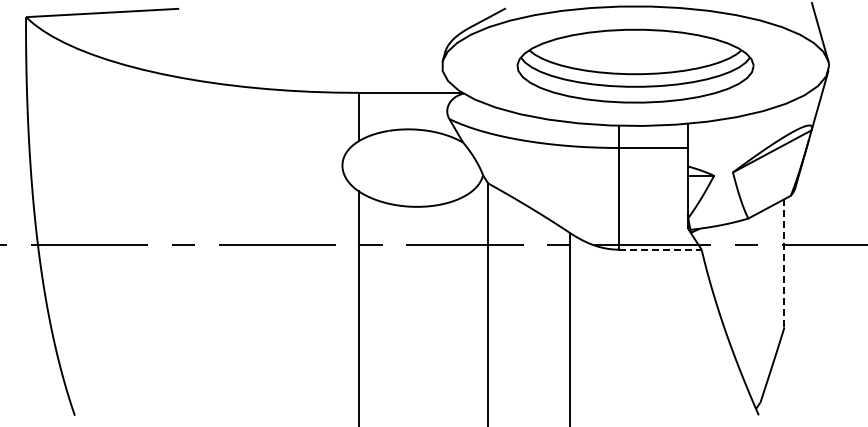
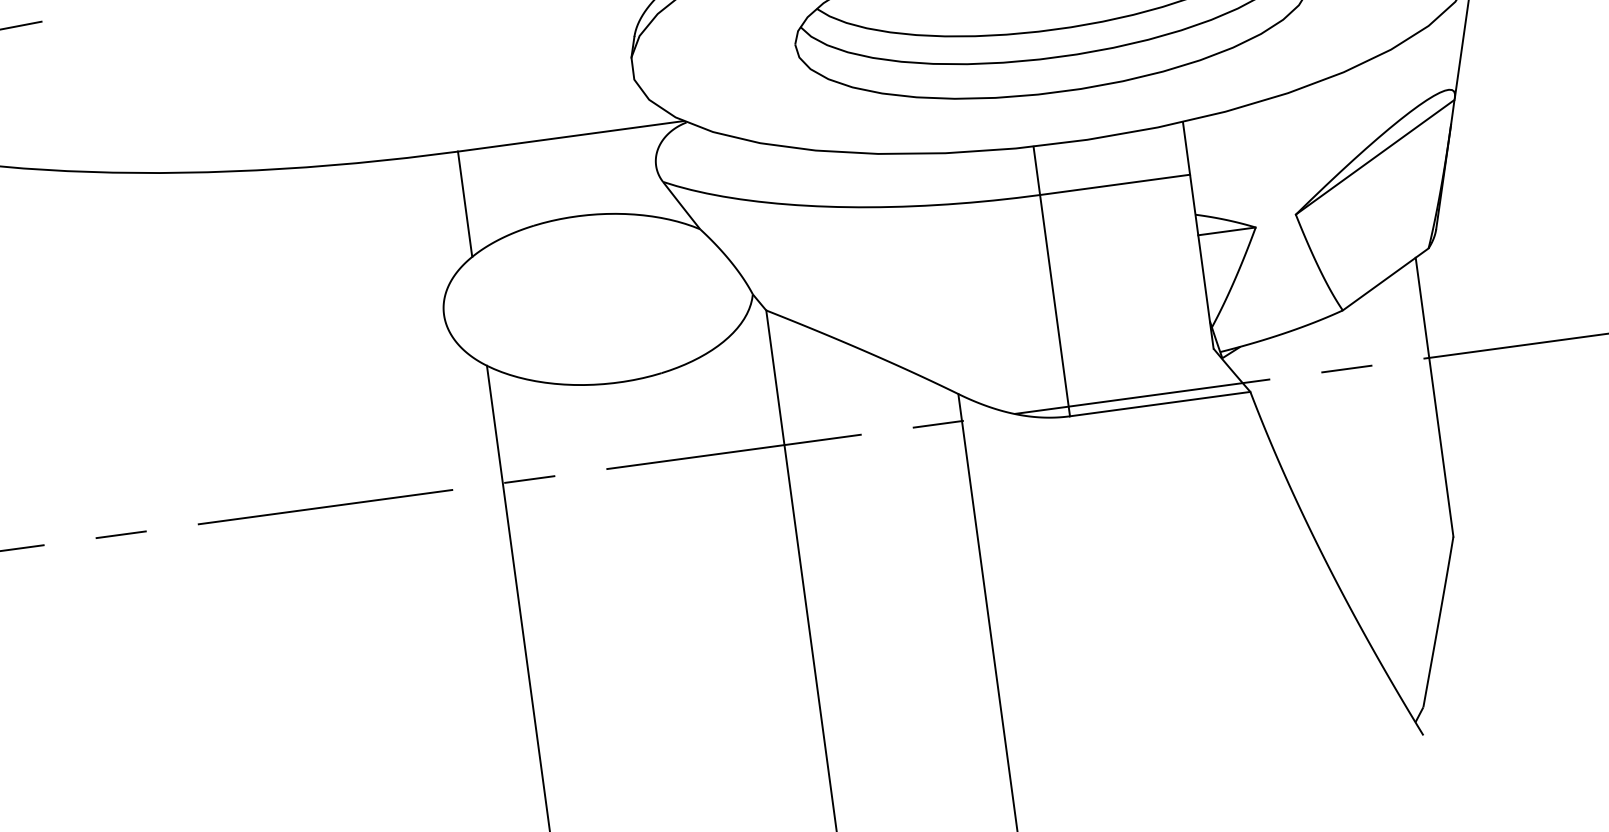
line: (660, 249) -> (1160, 403), dashed -> solid
line: (784, 262) -> (1434, 395), dashed -> solid

